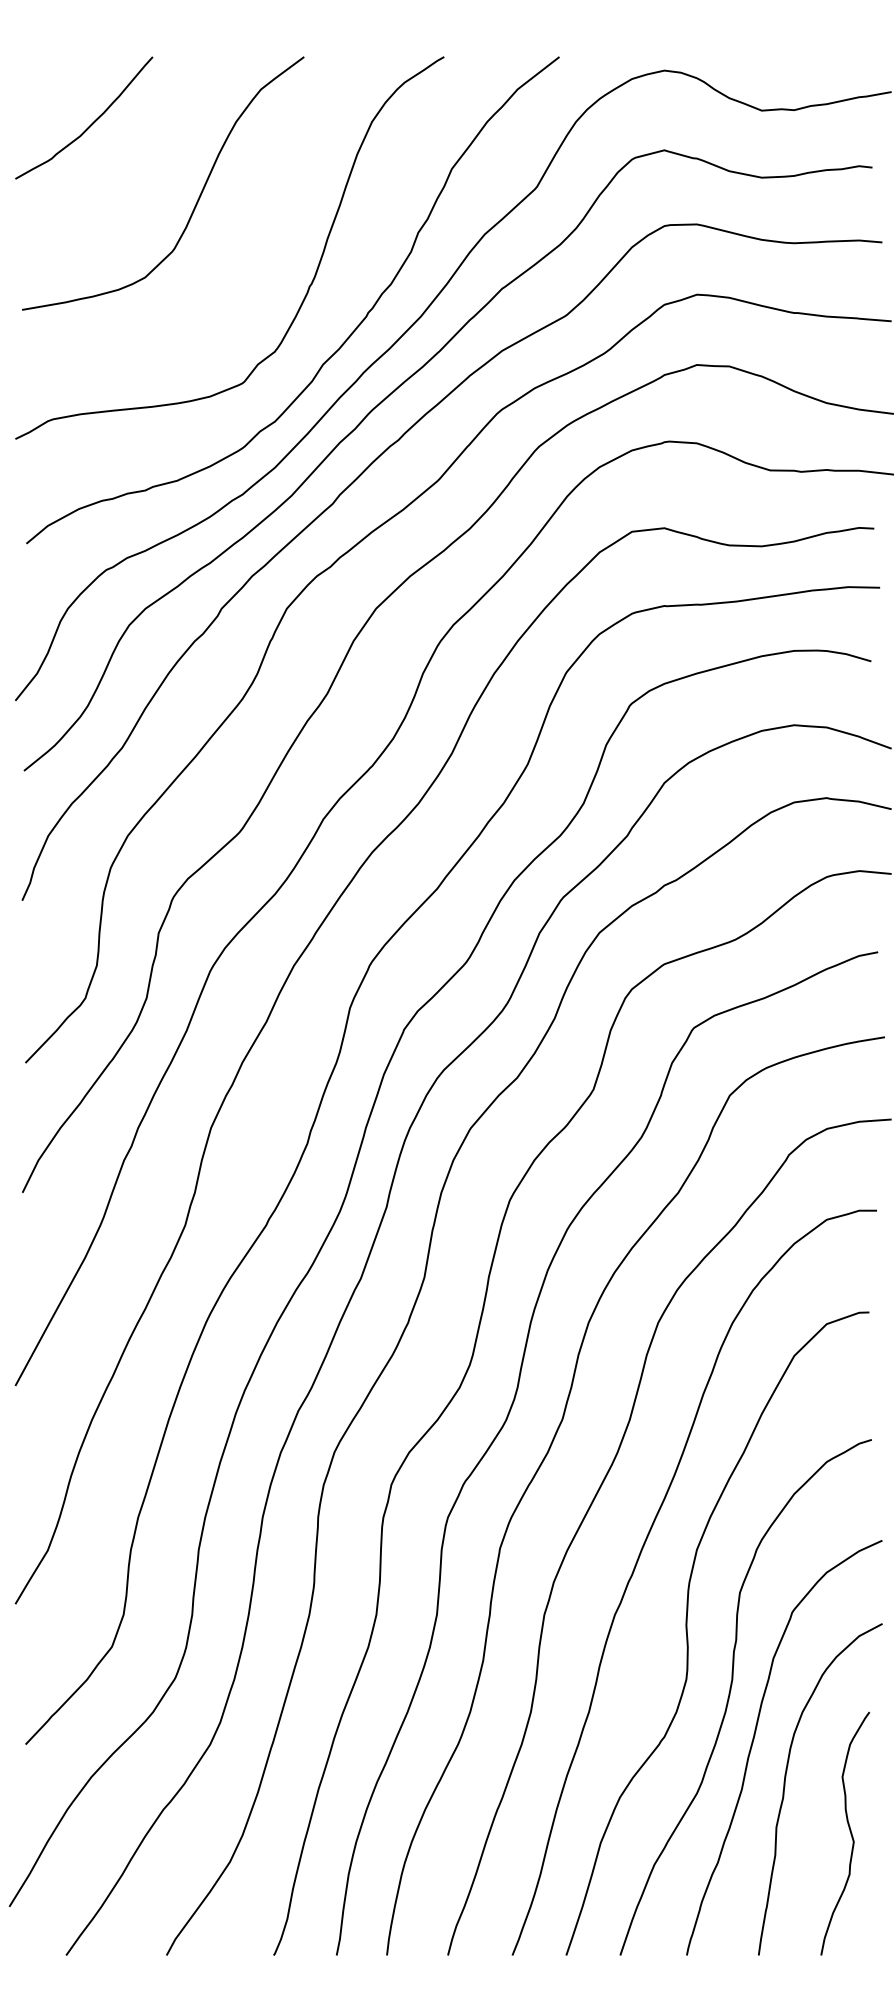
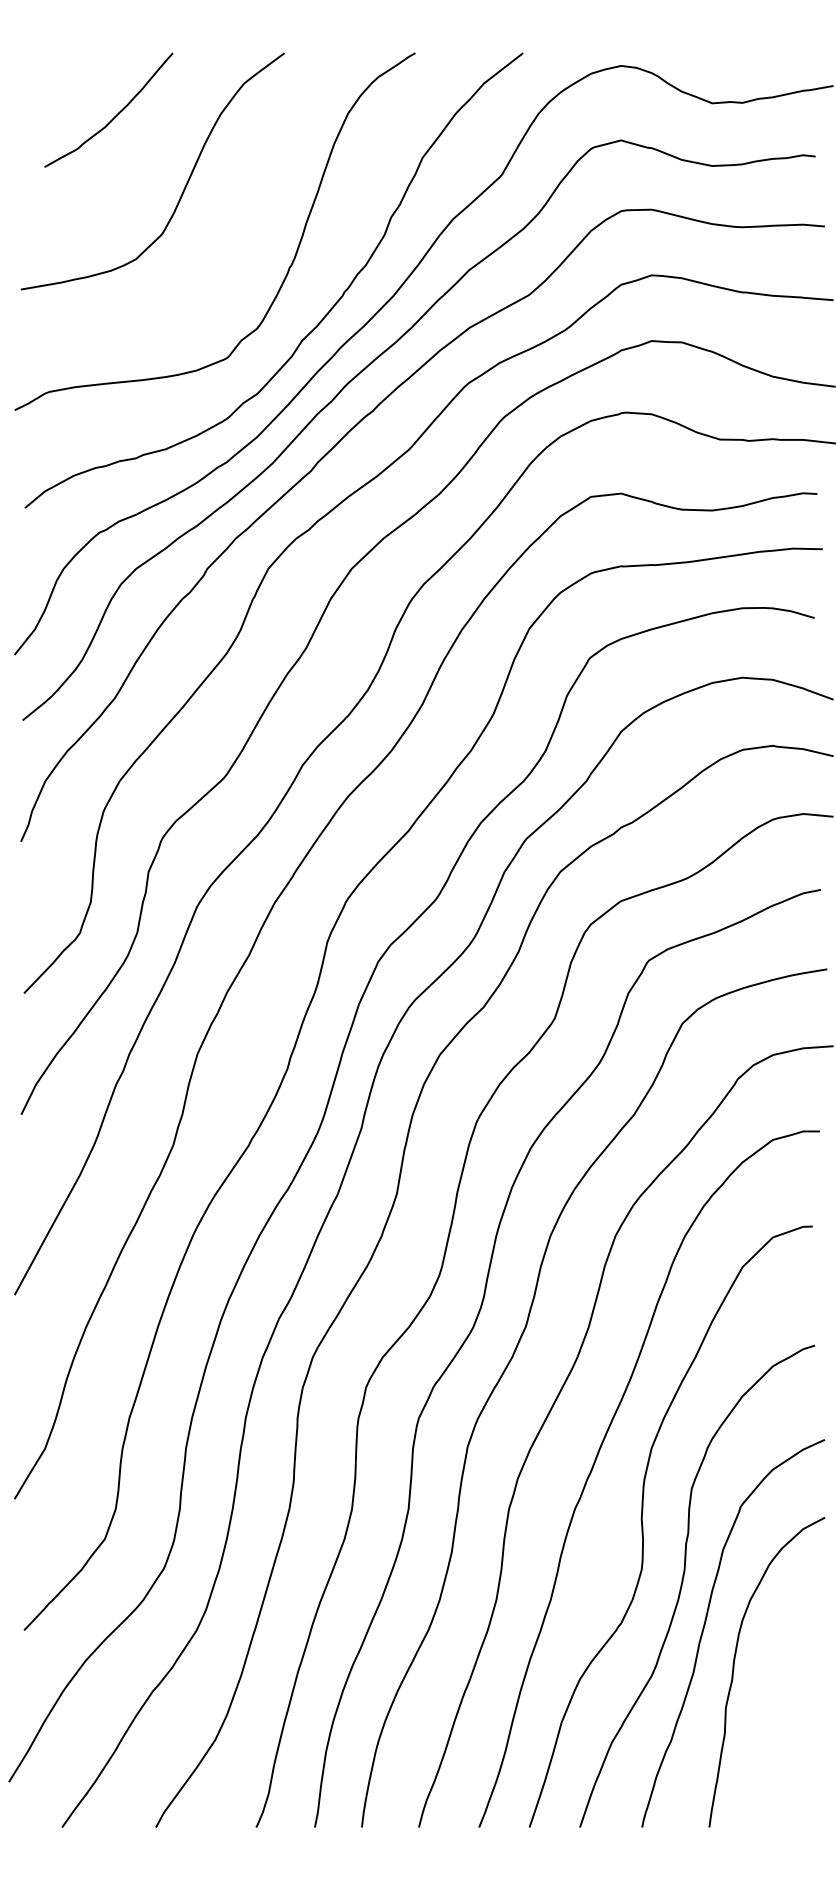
curve: (91, 123) -> (115, 115), moved
curve: (849, 1831) -> (794, 1711), removed

